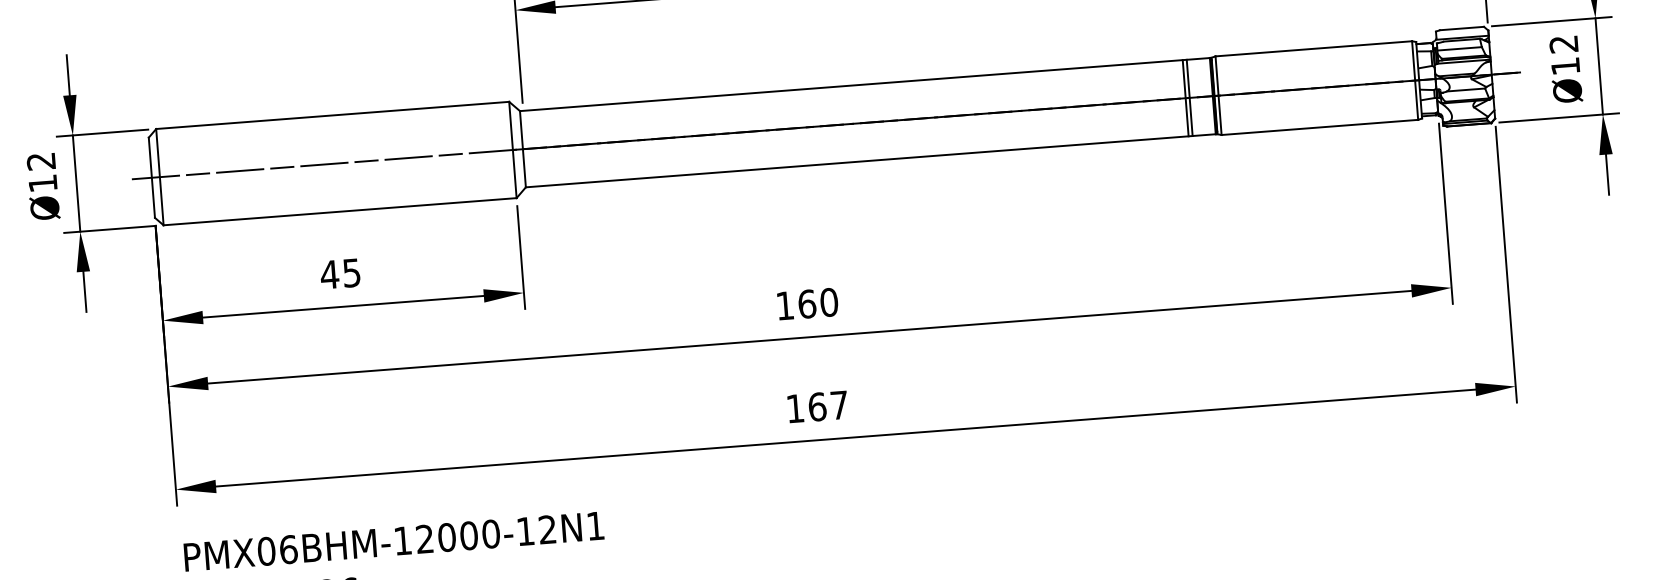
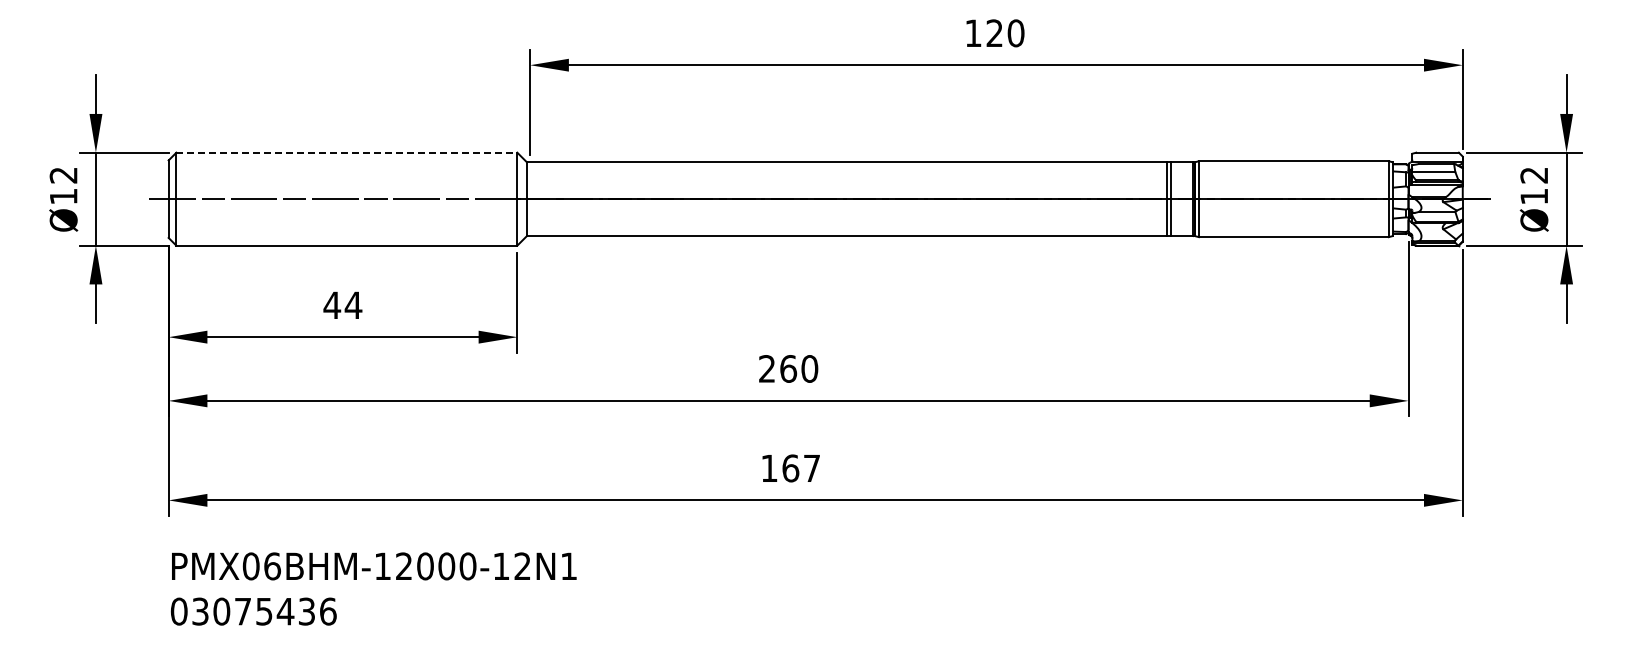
line: (333, 115) -> (347, 152), solid -> dashed
text: (351, 273) -> (353, 305), 45 -> 44
text: (784, 305) -> (766, 368), 160 -> 260

